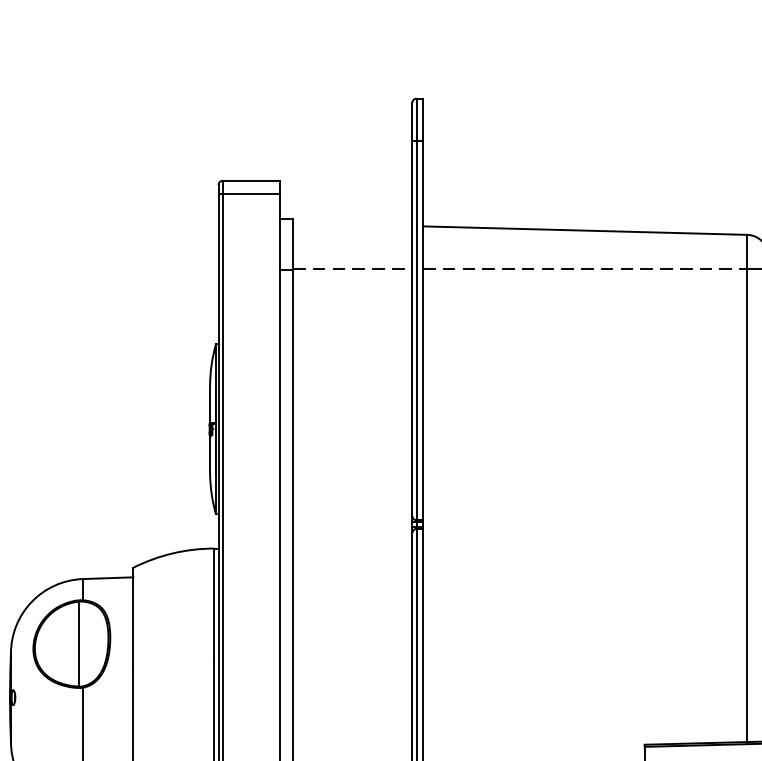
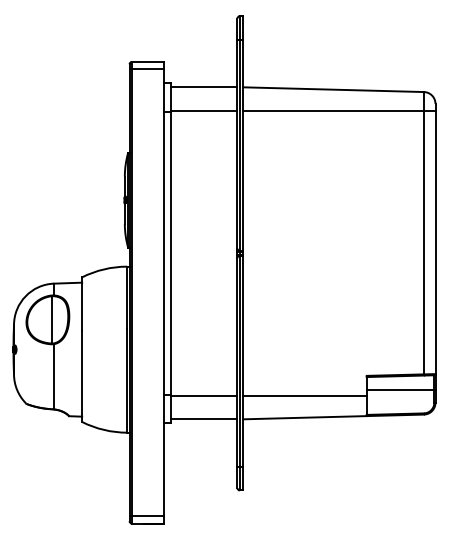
line: (353, 226) -> (204, 87), added
line: (353, 269) -> (204, 111), dashed -> solid
line: (586, 269) -> (334, 111), dashed -> solid

